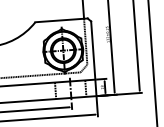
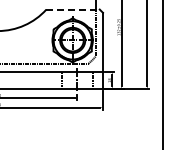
line: (61, 20) -> (73, 9), solid -> dashed

